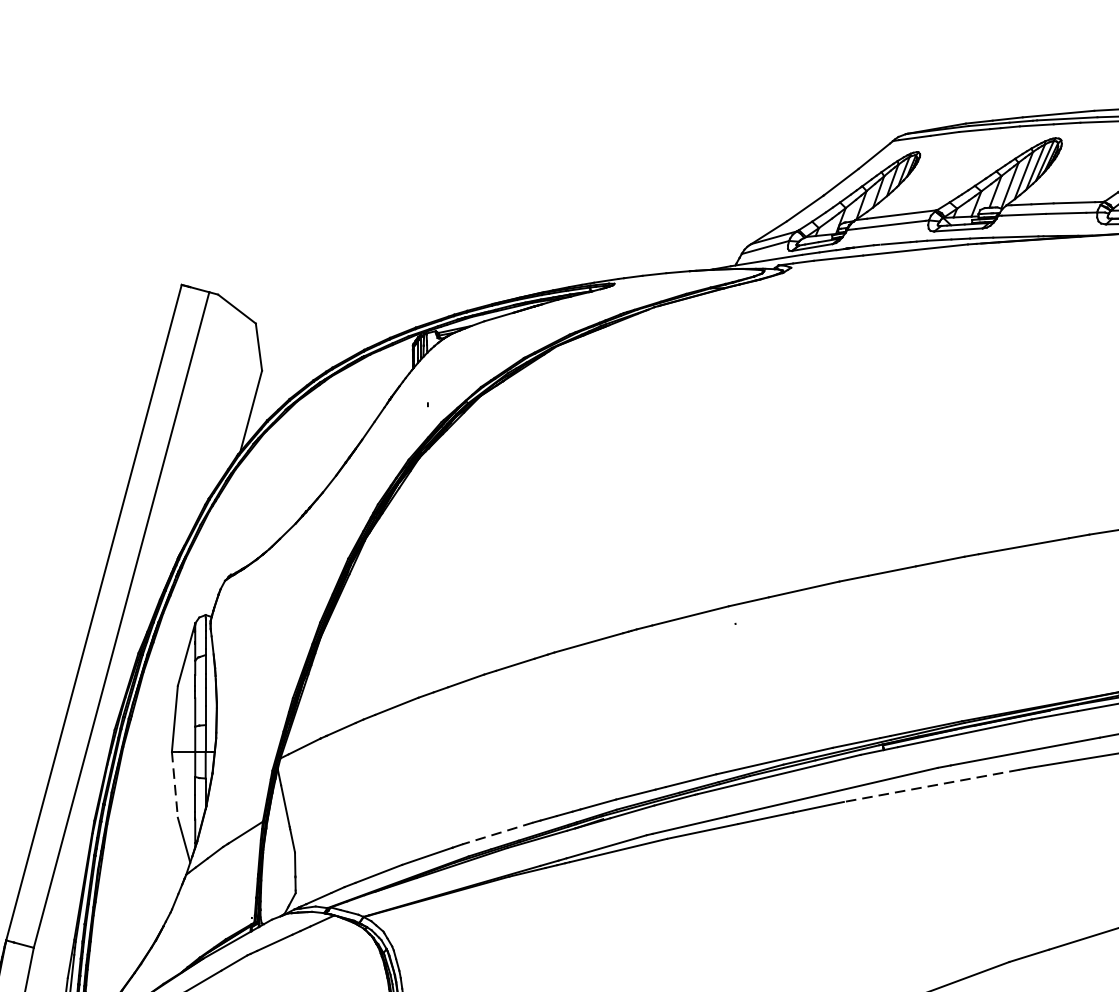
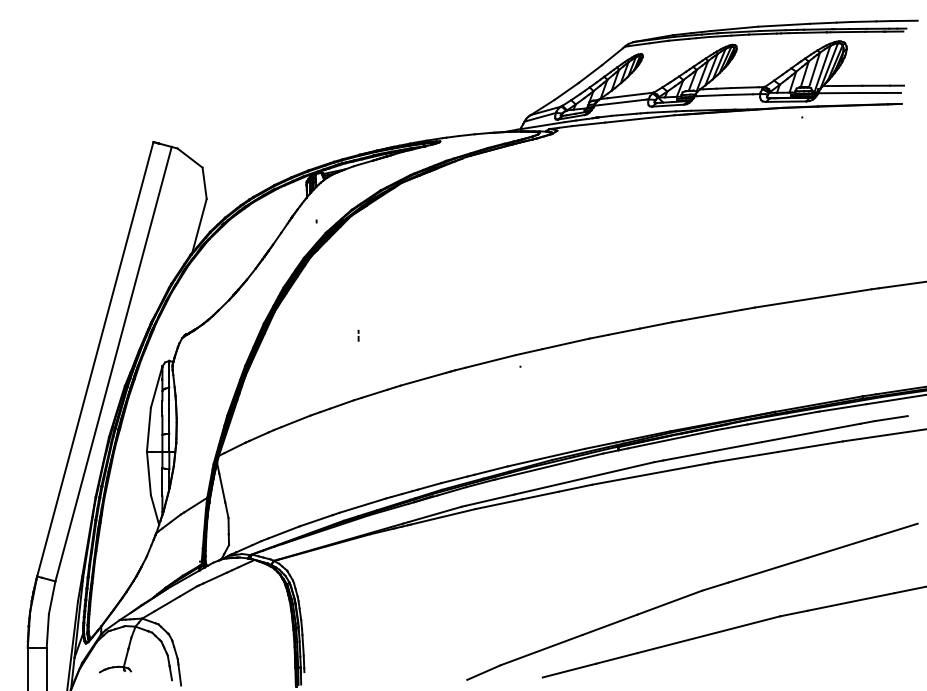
line: (491, 578) -> (358, 336), added
line: (174, 785) -> (148, 473), dashed -> solid
line: (931, 786) -> (650, 474), dashed -> solid
line: (497, 833) -> (362, 505), dashed -> solid

